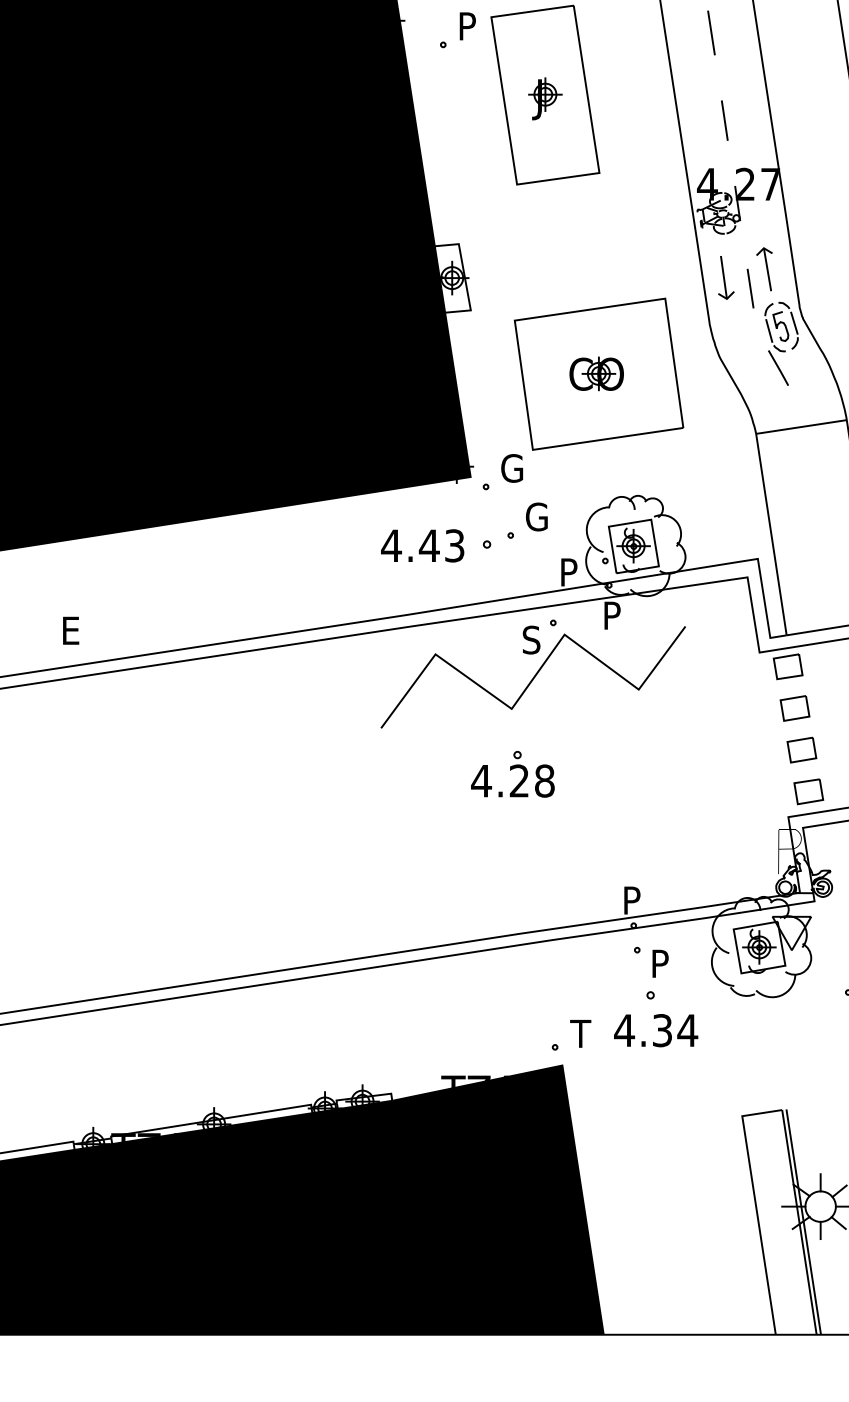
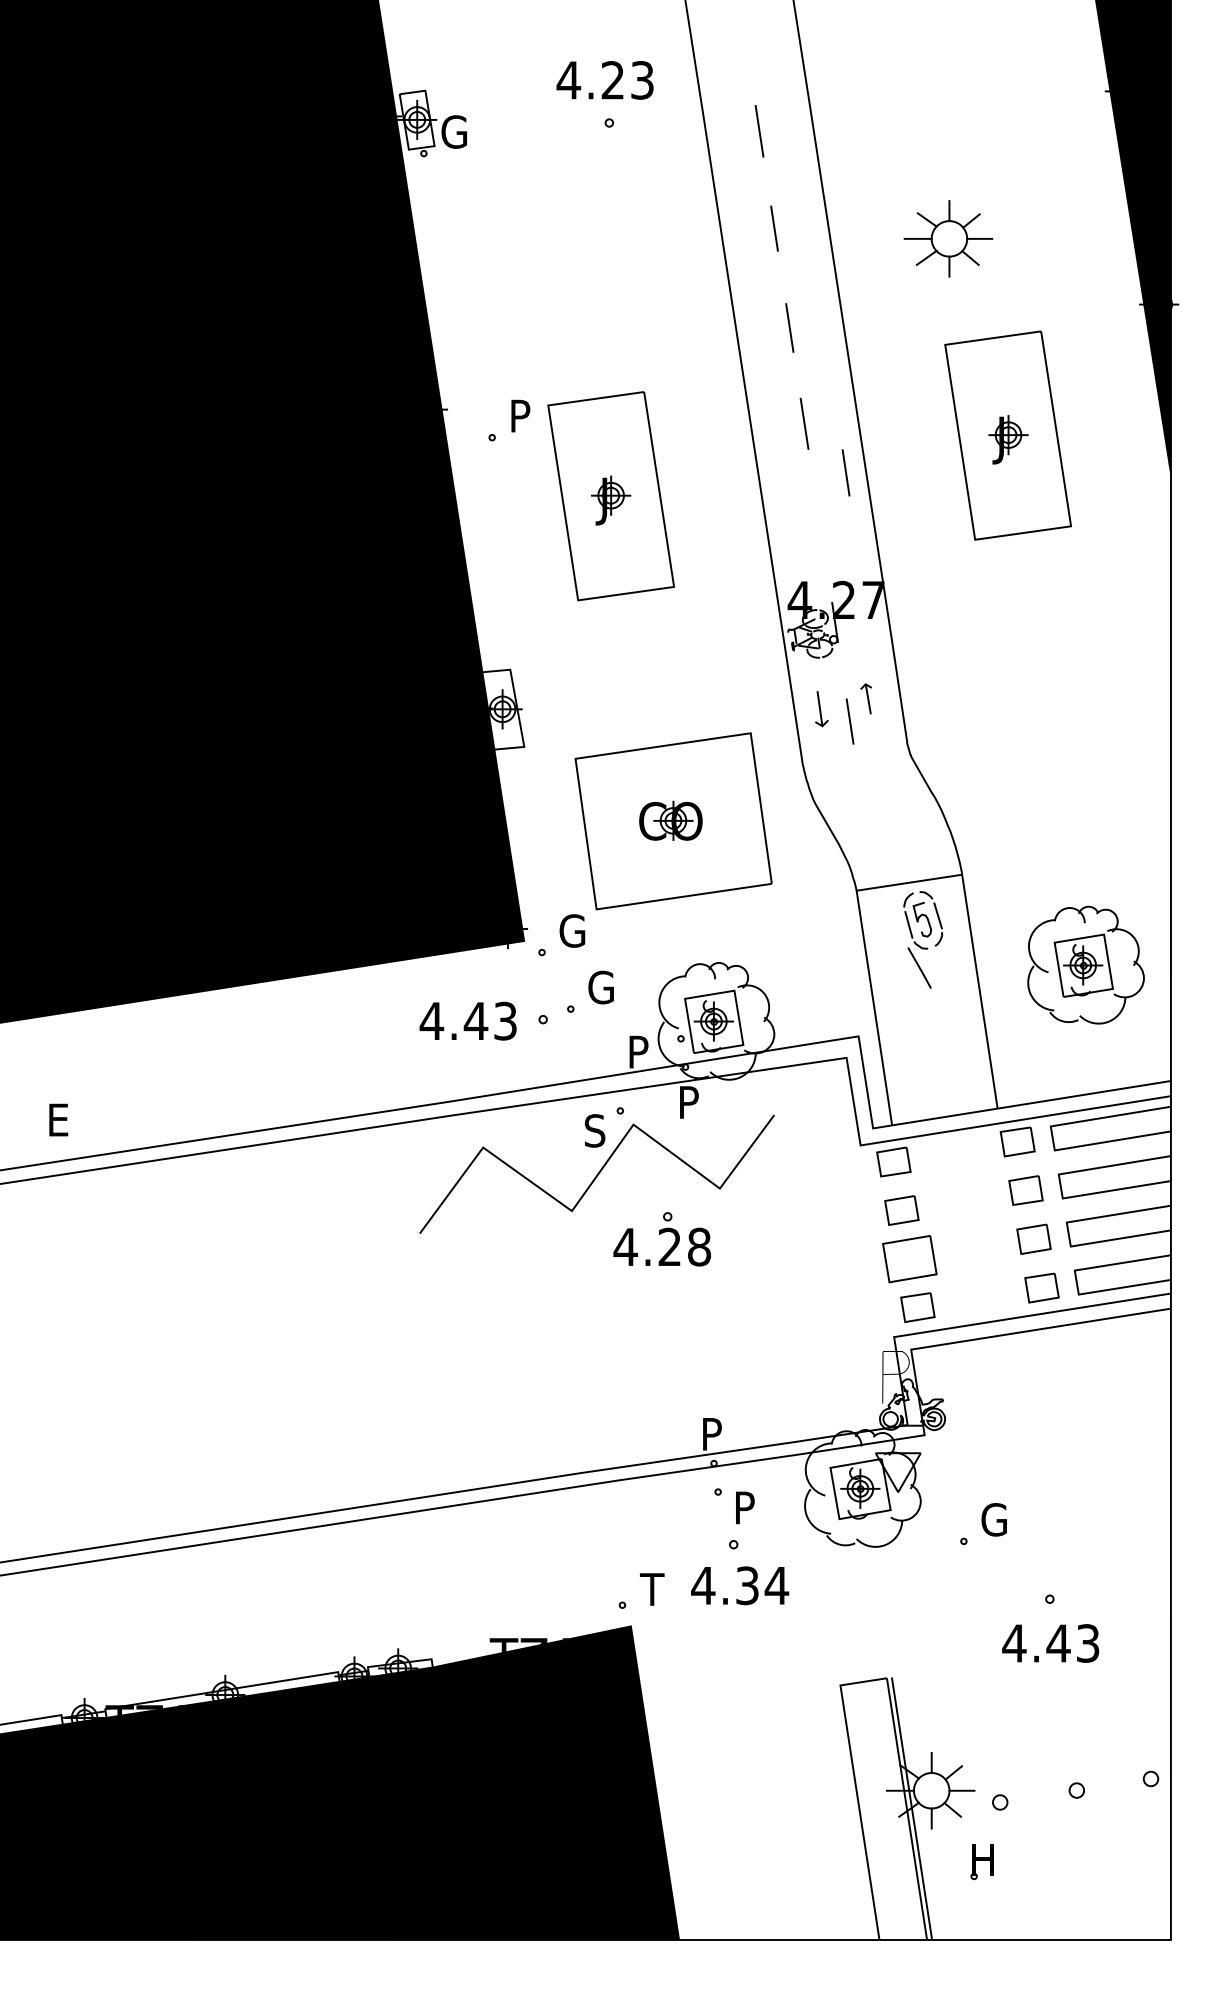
line: (724, 120) -> (845, 472), moved
part: (763, 268) -> (865, 698), size x0.6
part: (726, 277) -> (821, 708), size x0.7
part: (781, 343) -> (923, 939), moved
part: (801, 749) -> (909, 1258), size x1.6
part: (512, 774) -> (661, 1239), moved

